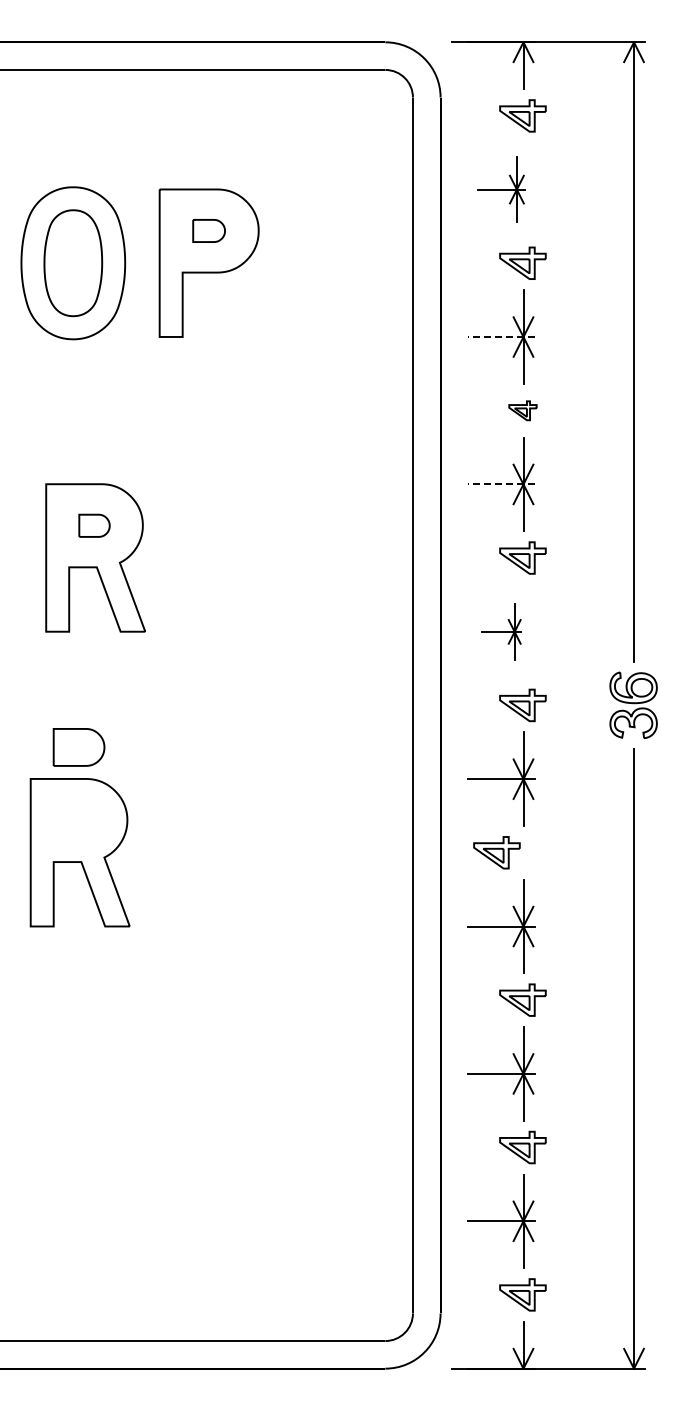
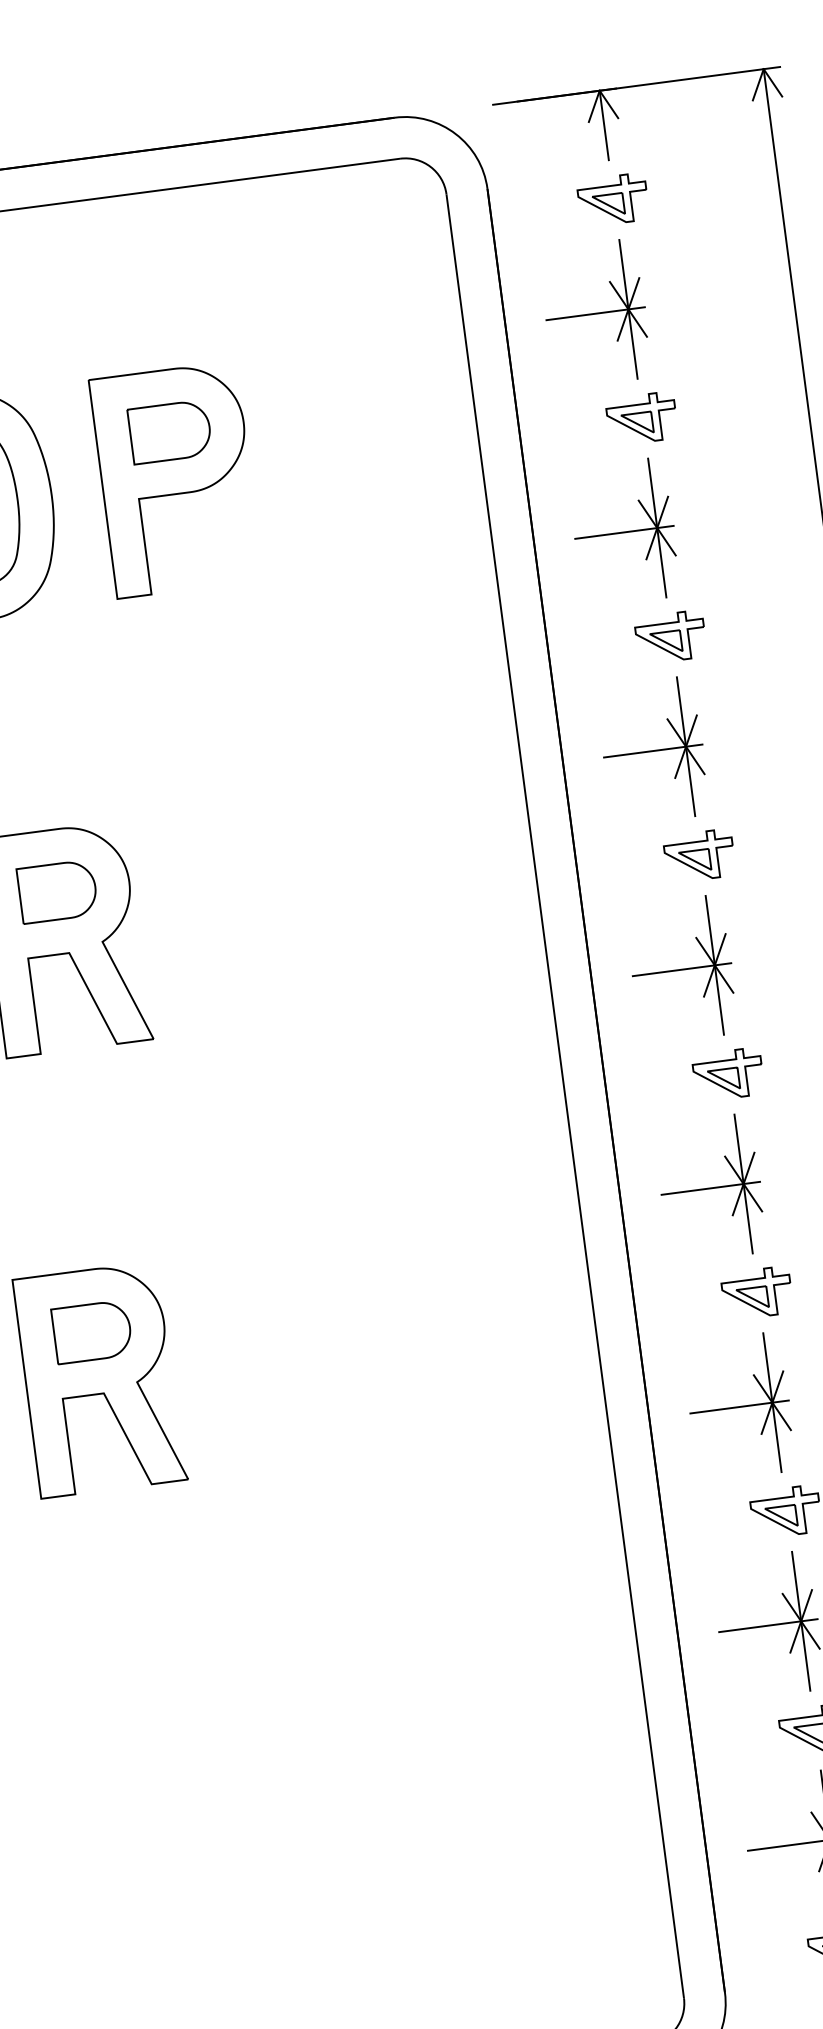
part: (501, 189) -> (595, 313), size x1.43
part: (208, 230) -> (169, 431), size x1.67
line: (500, 337) -> (623, 533), dashed -> solid
part: (522, 410) -> (670, 637), size x1.67
line: (500, 484) -> (651, 751), dashed -> solid
part: (94, 525) -> (57, 891), size x1.67
part: (501, 631) -> (682, 969), size x1.67
part: (78, 747) -> (91, 1332), moved
part: (496, 852) -> (756, 1293), moved

